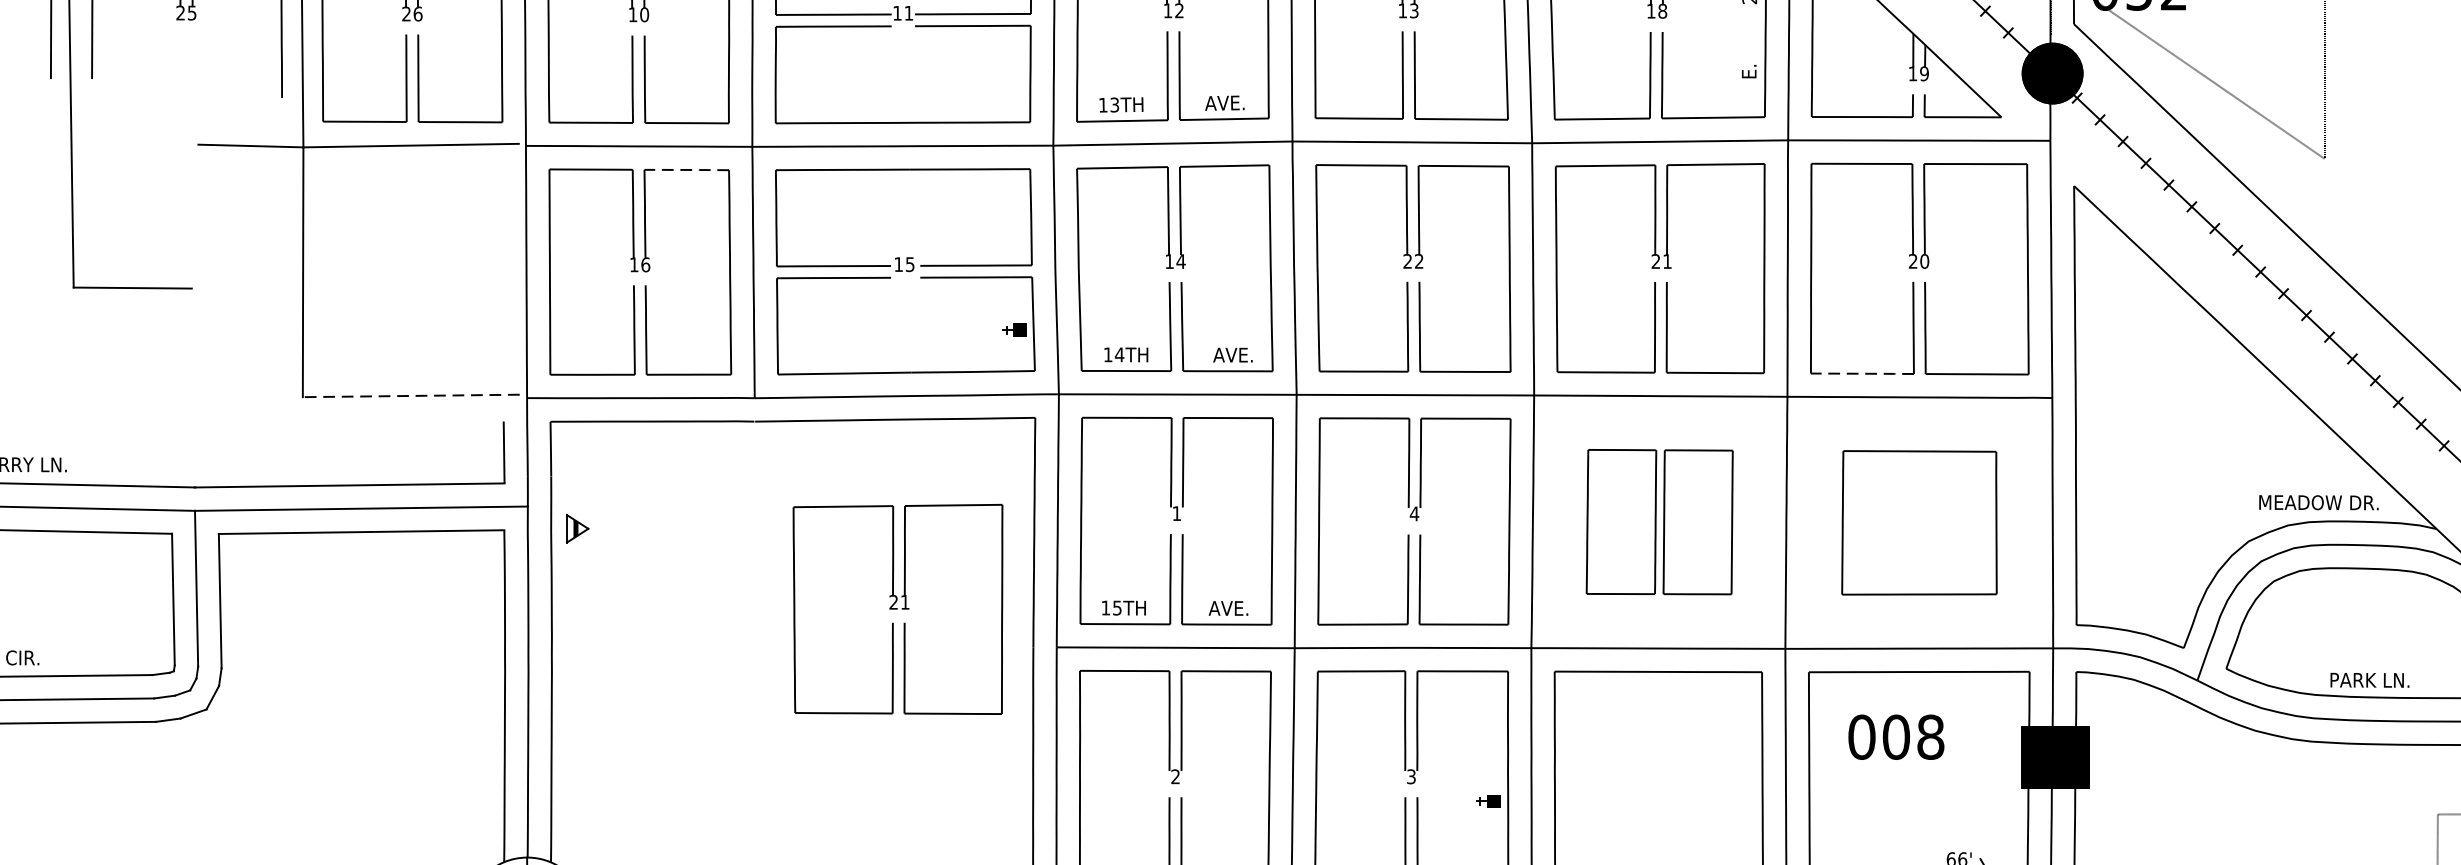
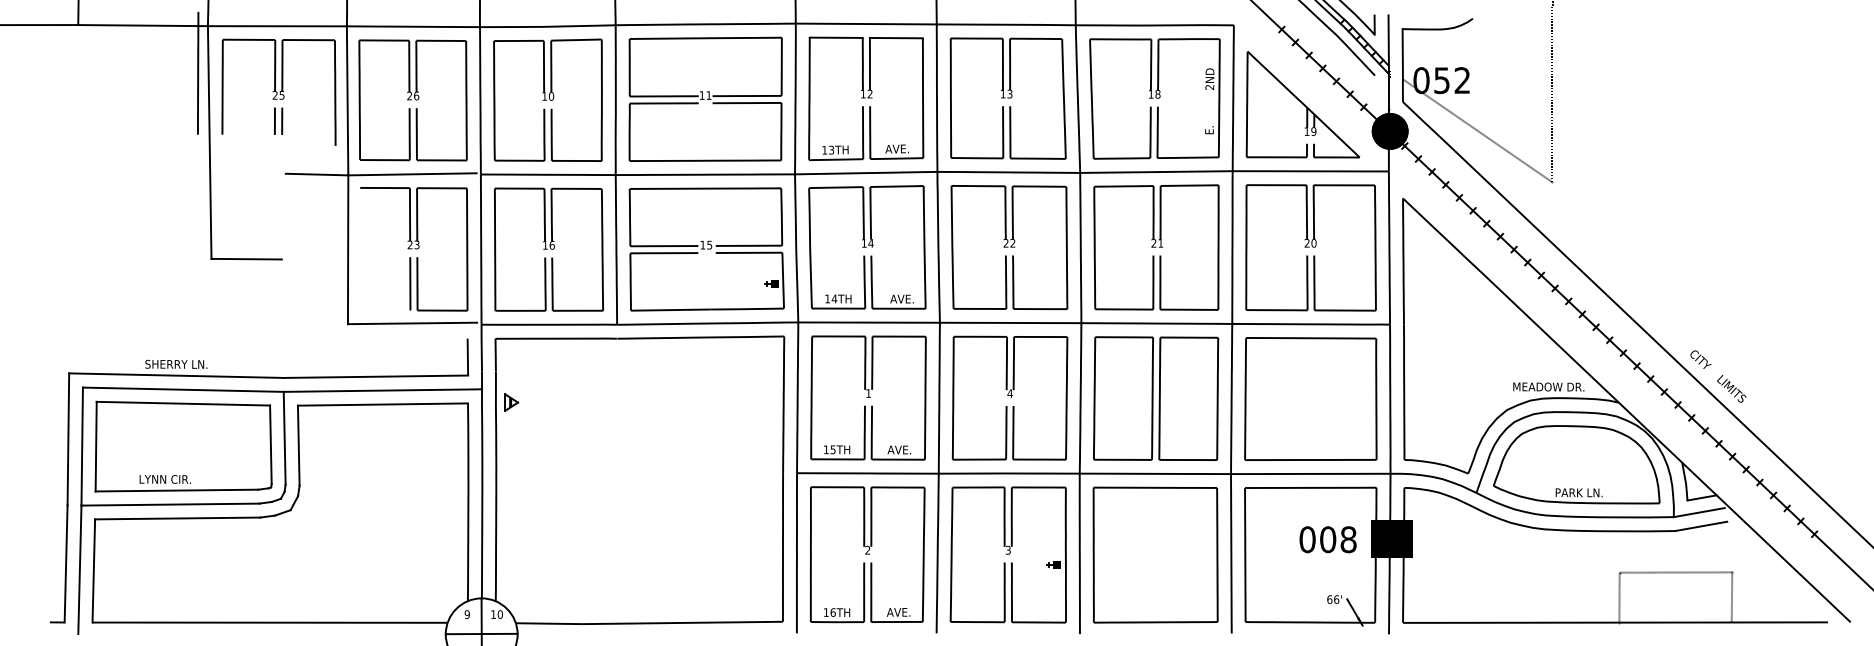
part: (186, 55) -> (278, 120), added
line: (686, 169) -> (576, 188), dashed -> solid
part: (414, 271) -> (414, 249), added
line: (1865, 374) -> (1278, 310), dashed -> solid
line: (411, 396) -> (412, 323), dashed -> solid
part: (1660, 521) -> (1156, 398), size x1.43
part: (1918, 521) -> (1310, 398), size x1.43
part: (898, 609) -> (702, 450), removed
text: (1895, 736) -> (1327, 539), moved

